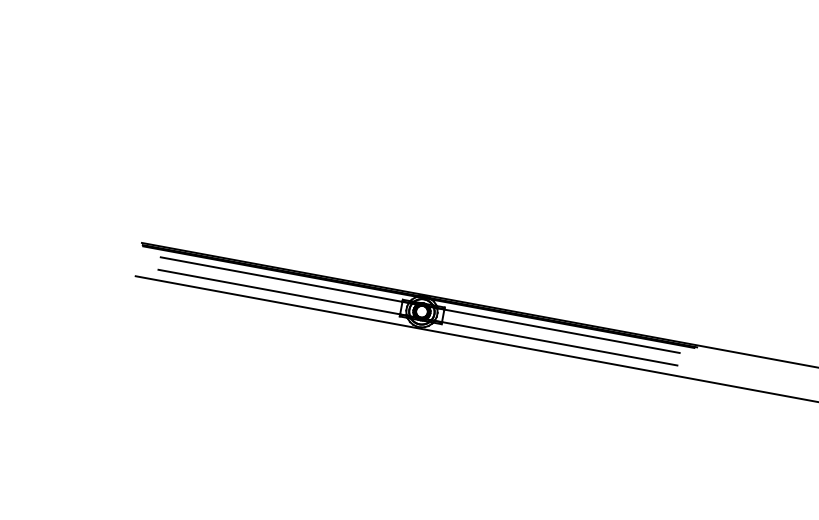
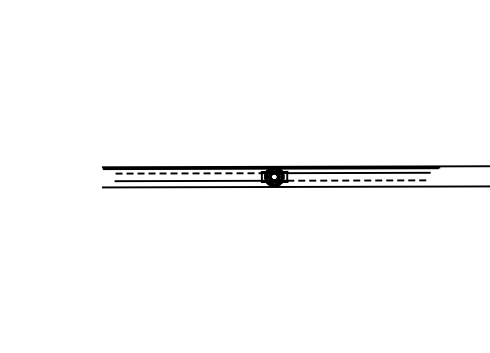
line: (282, 279) -> (189, 173), solid -> dashed
line: (559, 343) -> (358, 180), solid -> dashed

